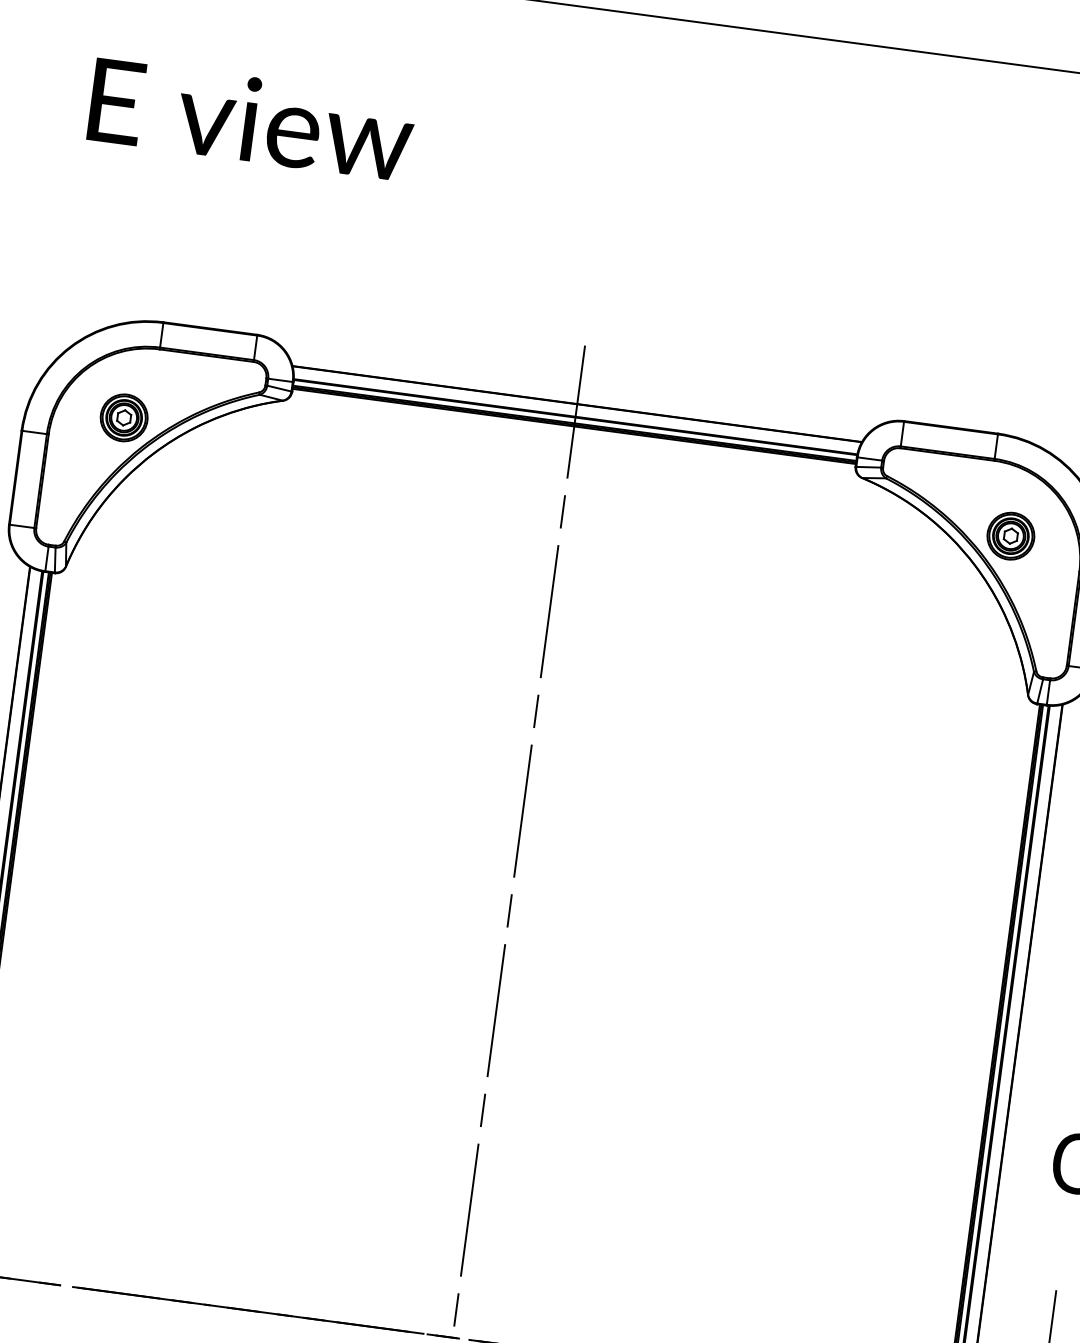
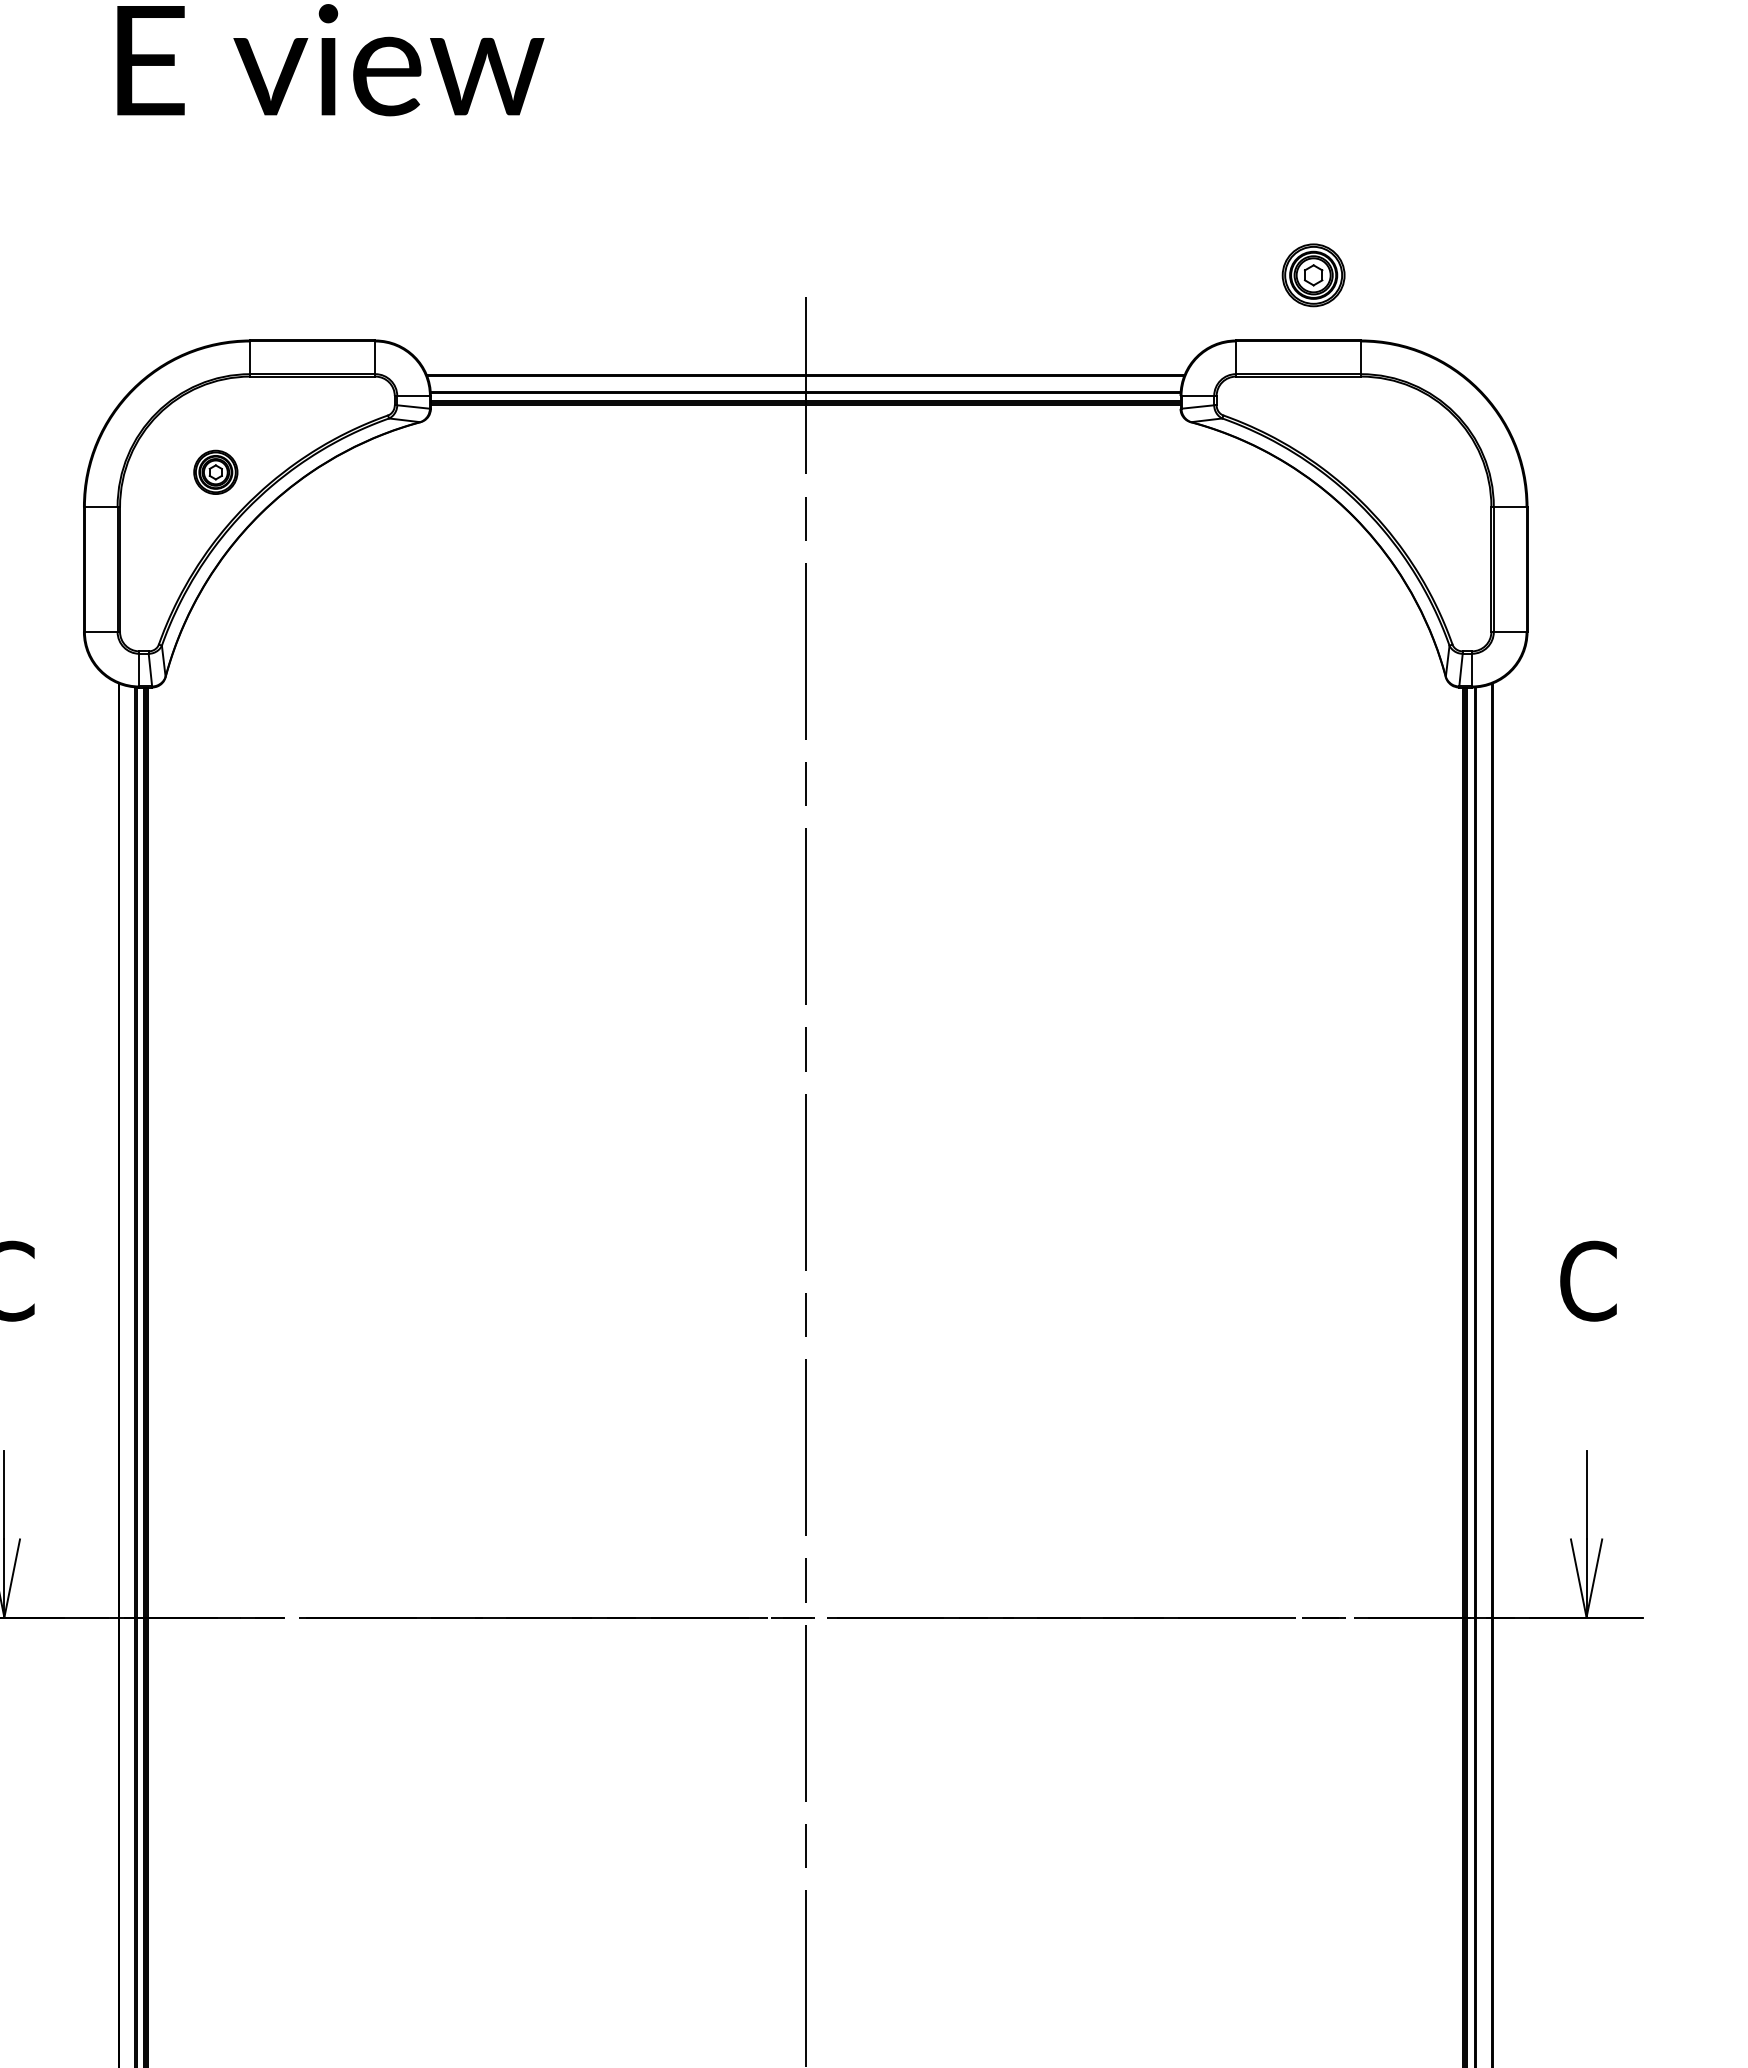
part: (123, 417) -> (215, 472), size x0.7
part: (1010, 536) -> (1313, 275), moved

